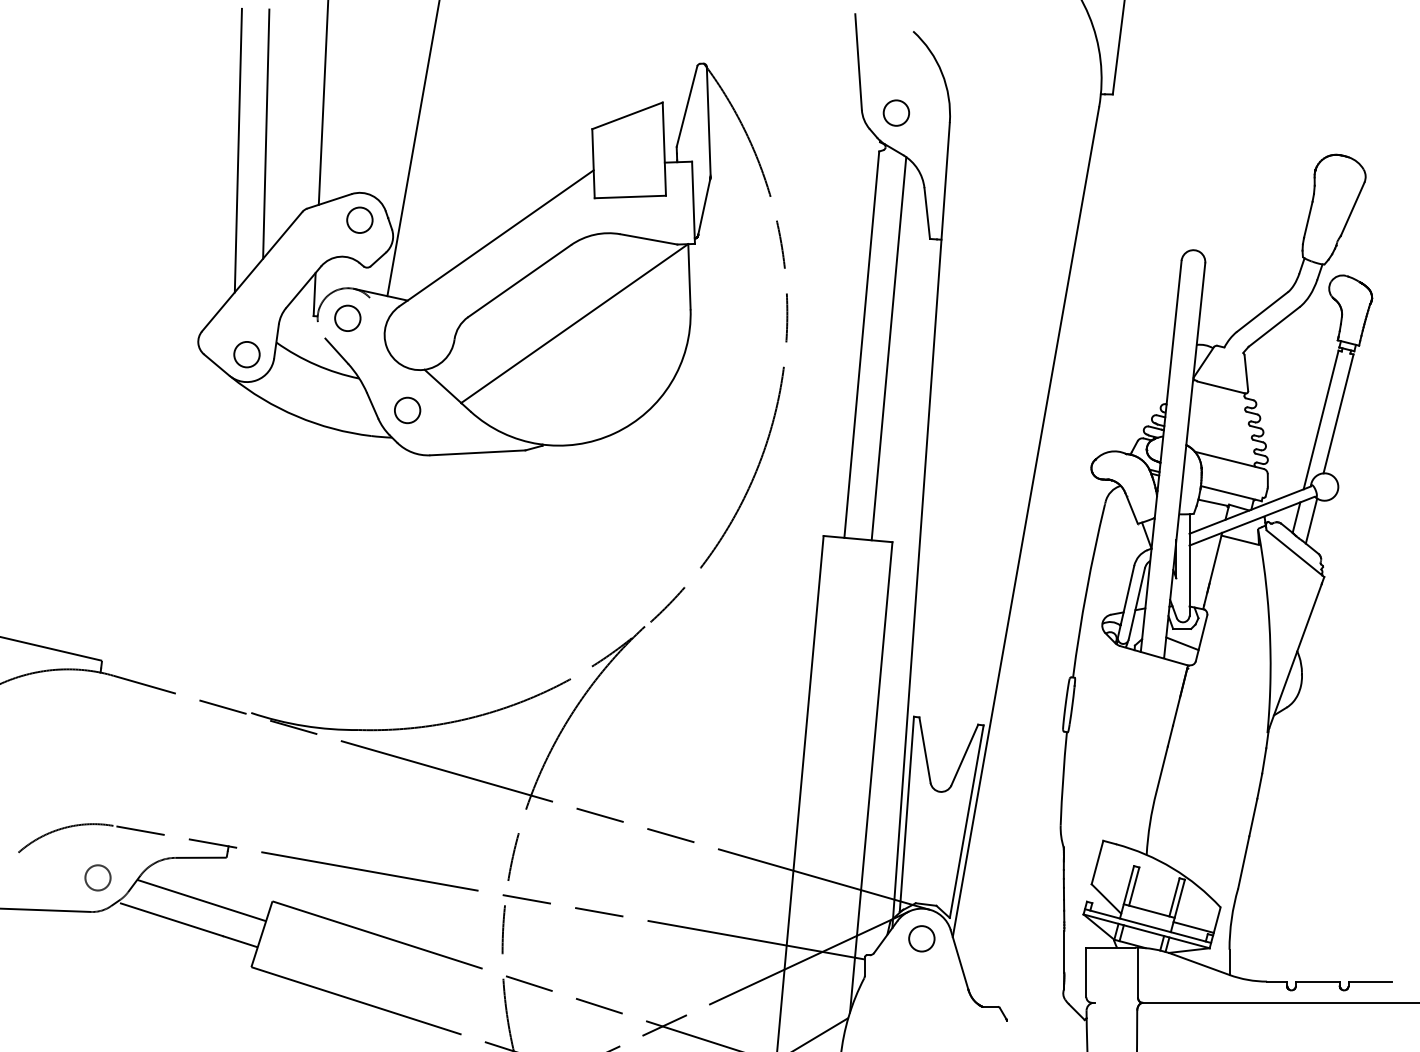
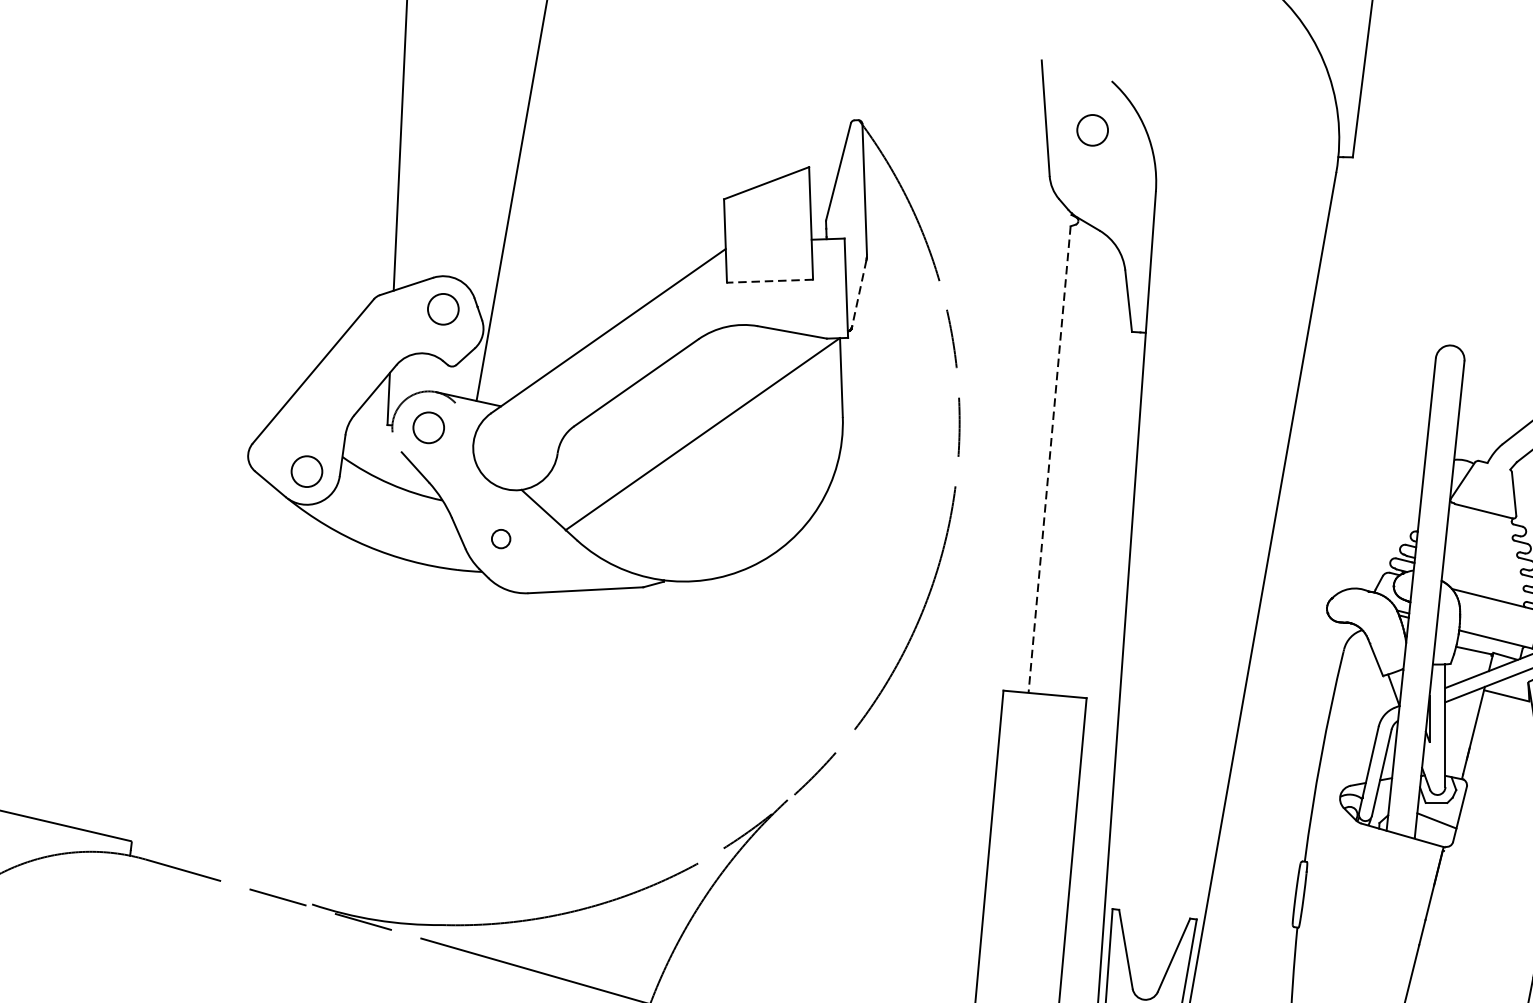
circle: (896, 112) -> (1092, 129), moved
line: (266, 133) -> (330, 204), removed
line: (237, 150) -> (295, 225), removed
line: (630, 196) -> (770, 280), solid -> dashed
line: (704, 207) -> (859, 293), solid -> dashed
line: (861, 344) -> (1049, 459), solid -> dashed
line: (888, 348) -> (1081, 464), removed
circle: (407, 410) -> (500, 539), size x0.6

